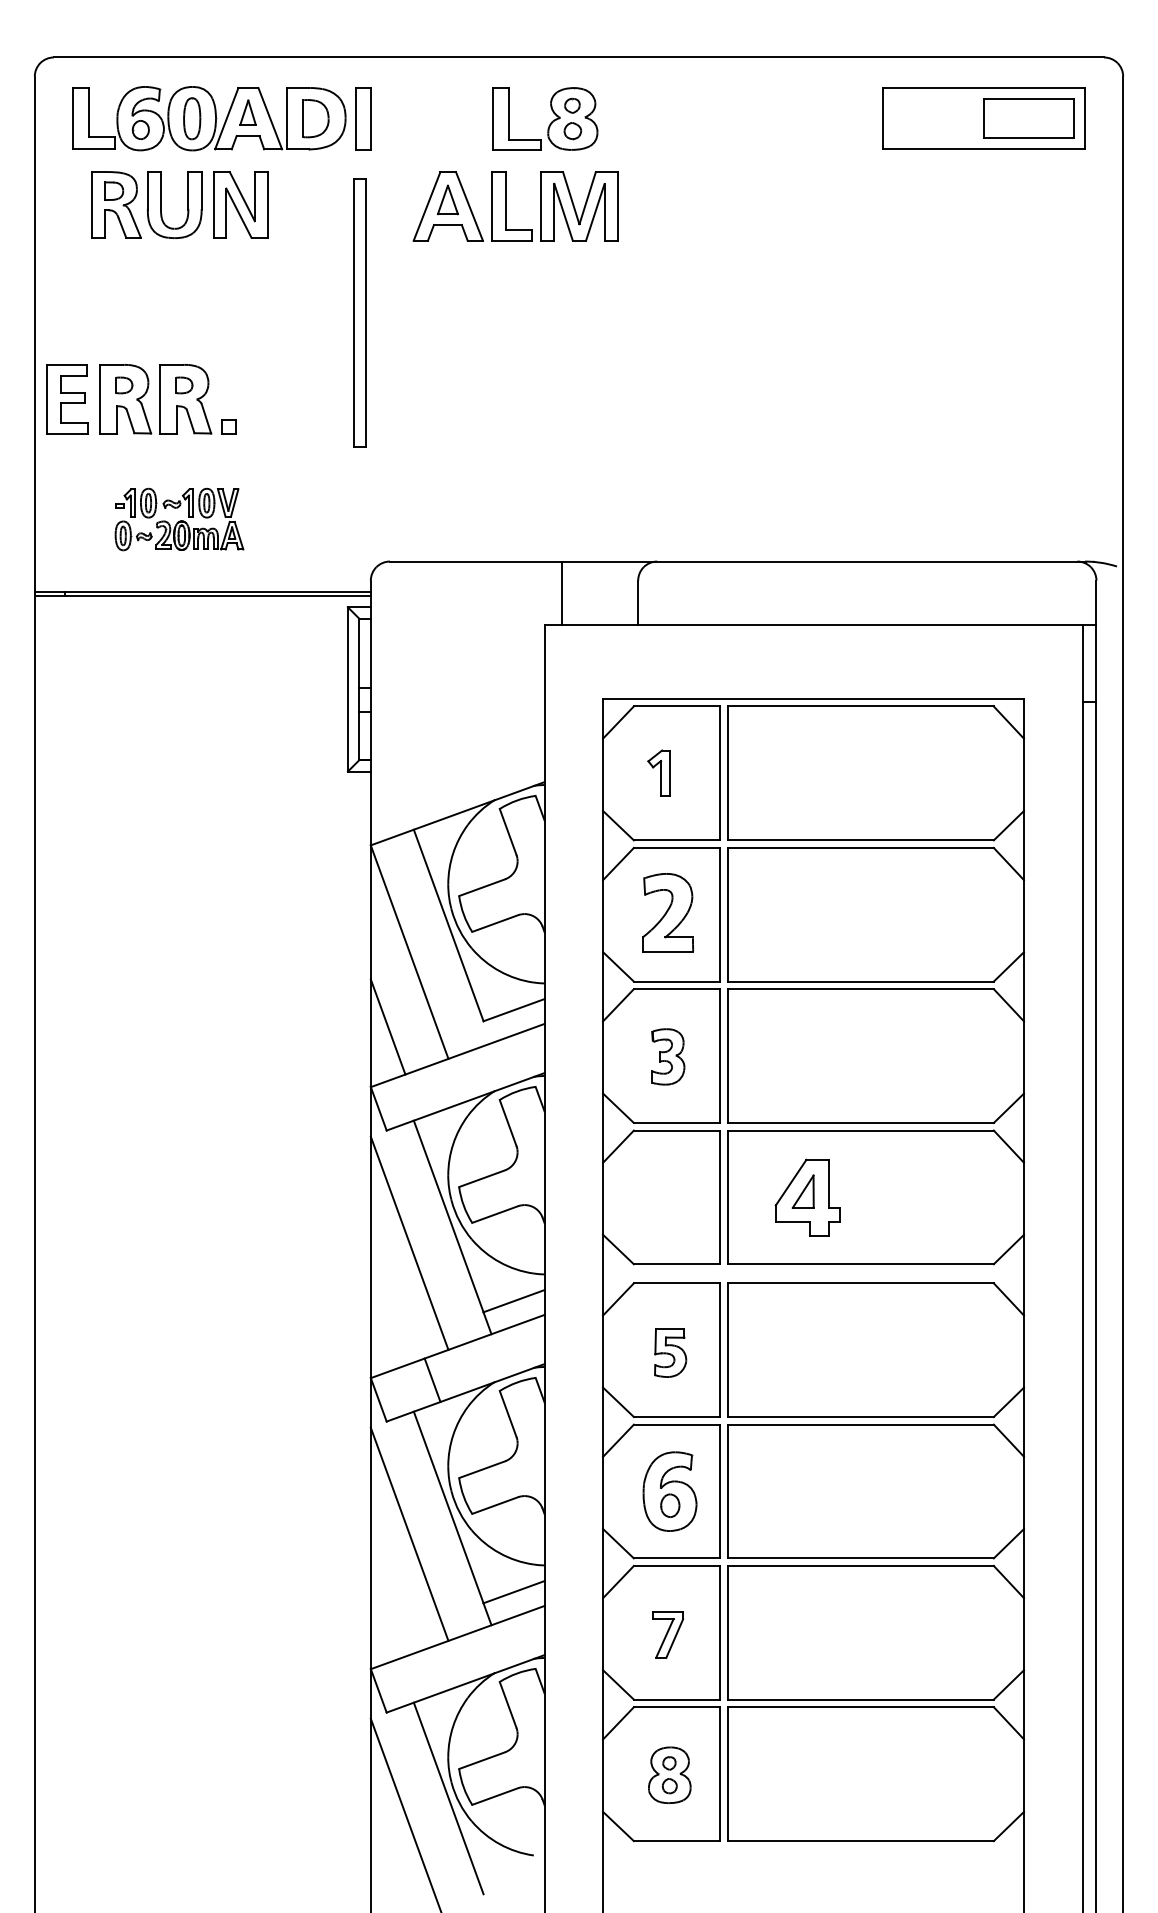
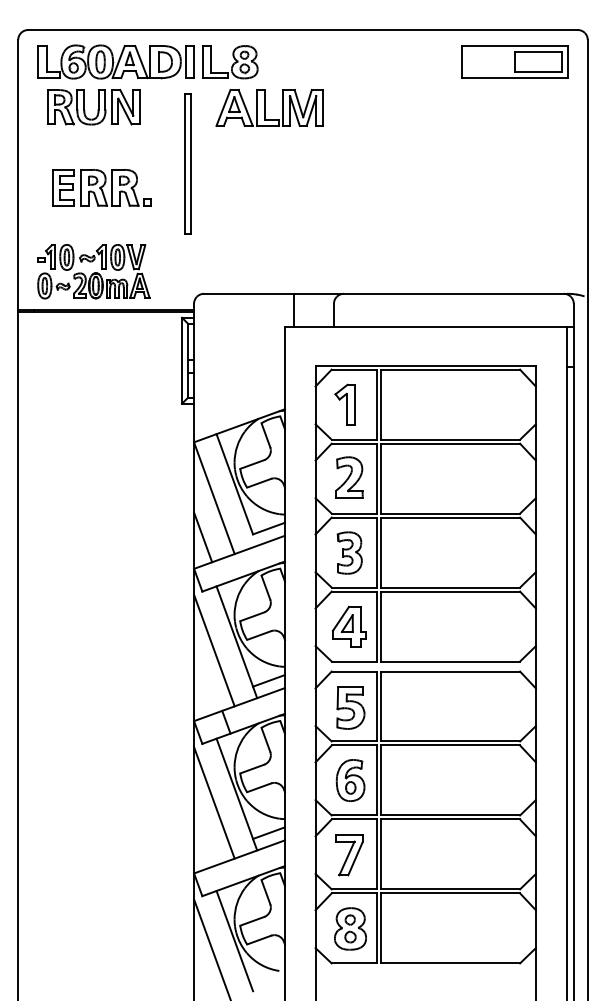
part: (545, 119) -> (230, 62), moved
part: (140, 398) -> (101, 187), moved
part: (178, 518) -> (93, 271), size x1.67
part: (658, 773) -> (344, 404), size x1.67
part: (667, 1055) -> (349, 552), size x1.43
part: (807, 1197) -> (349, 626), moved
part: (669, 1352) -> (350, 707), size x1.67
part: (667, 1634) -> (349, 855), size x1.67
part: (669, 1774) -> (350, 928), size x1.43

